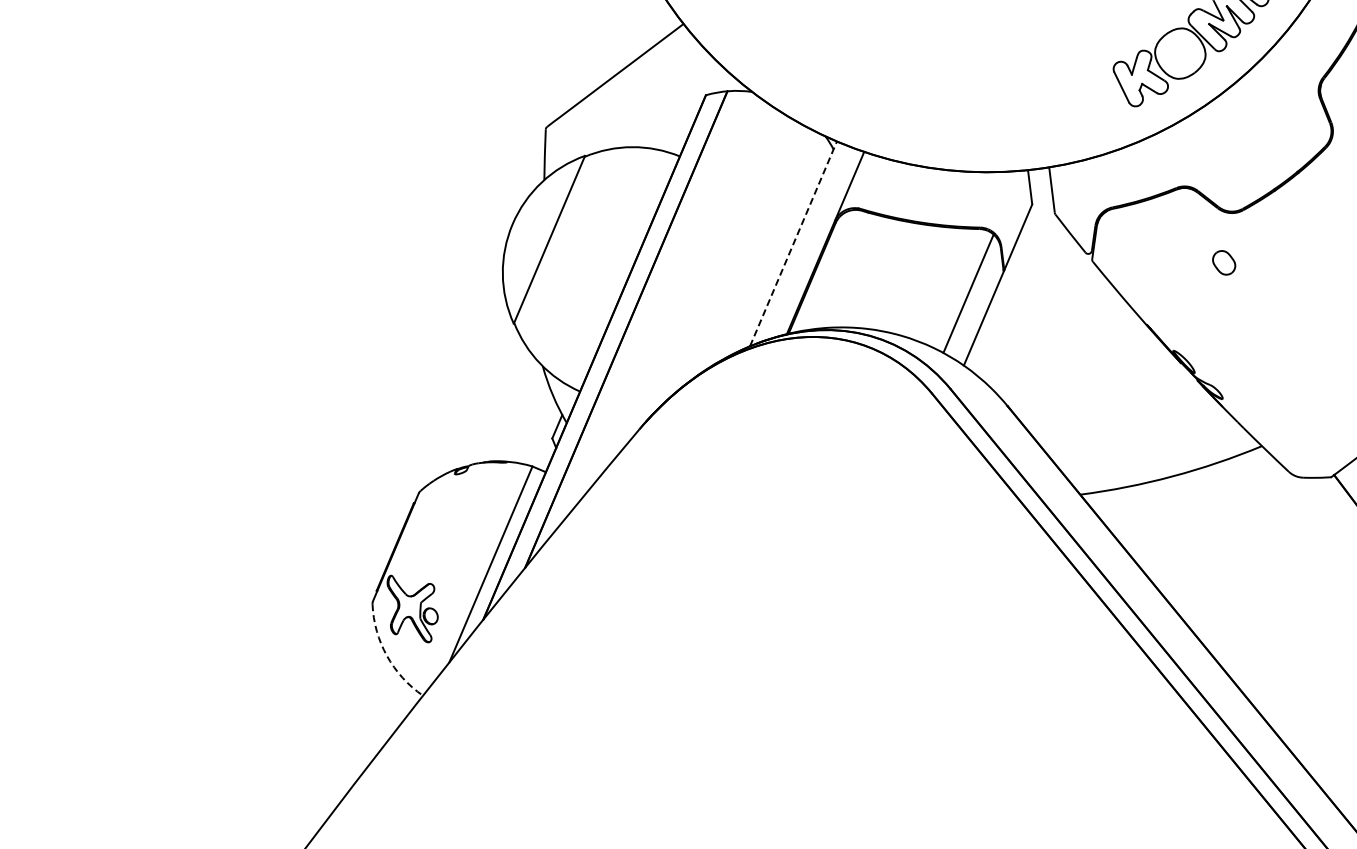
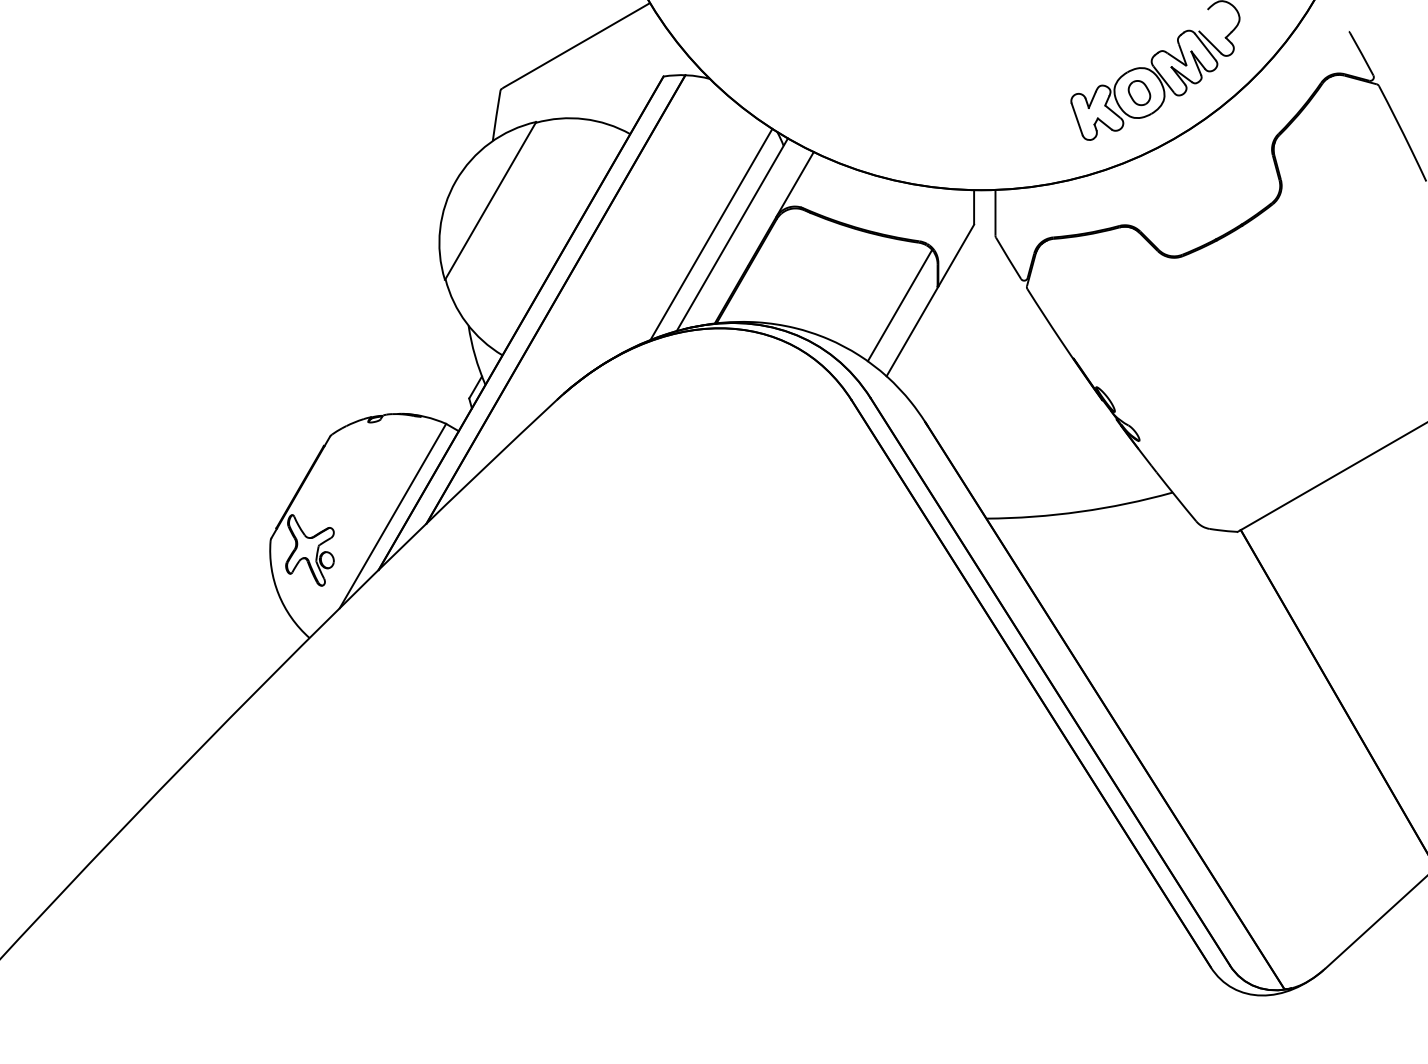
line: (793, 243) -> (732, 234), dashed -> solid
line: (772, 246) -> (711, 234), added
part: (1224, 263) -> (1139, 93), moved
arc: (386, 656) -> (278, 594), dashed -> solid

